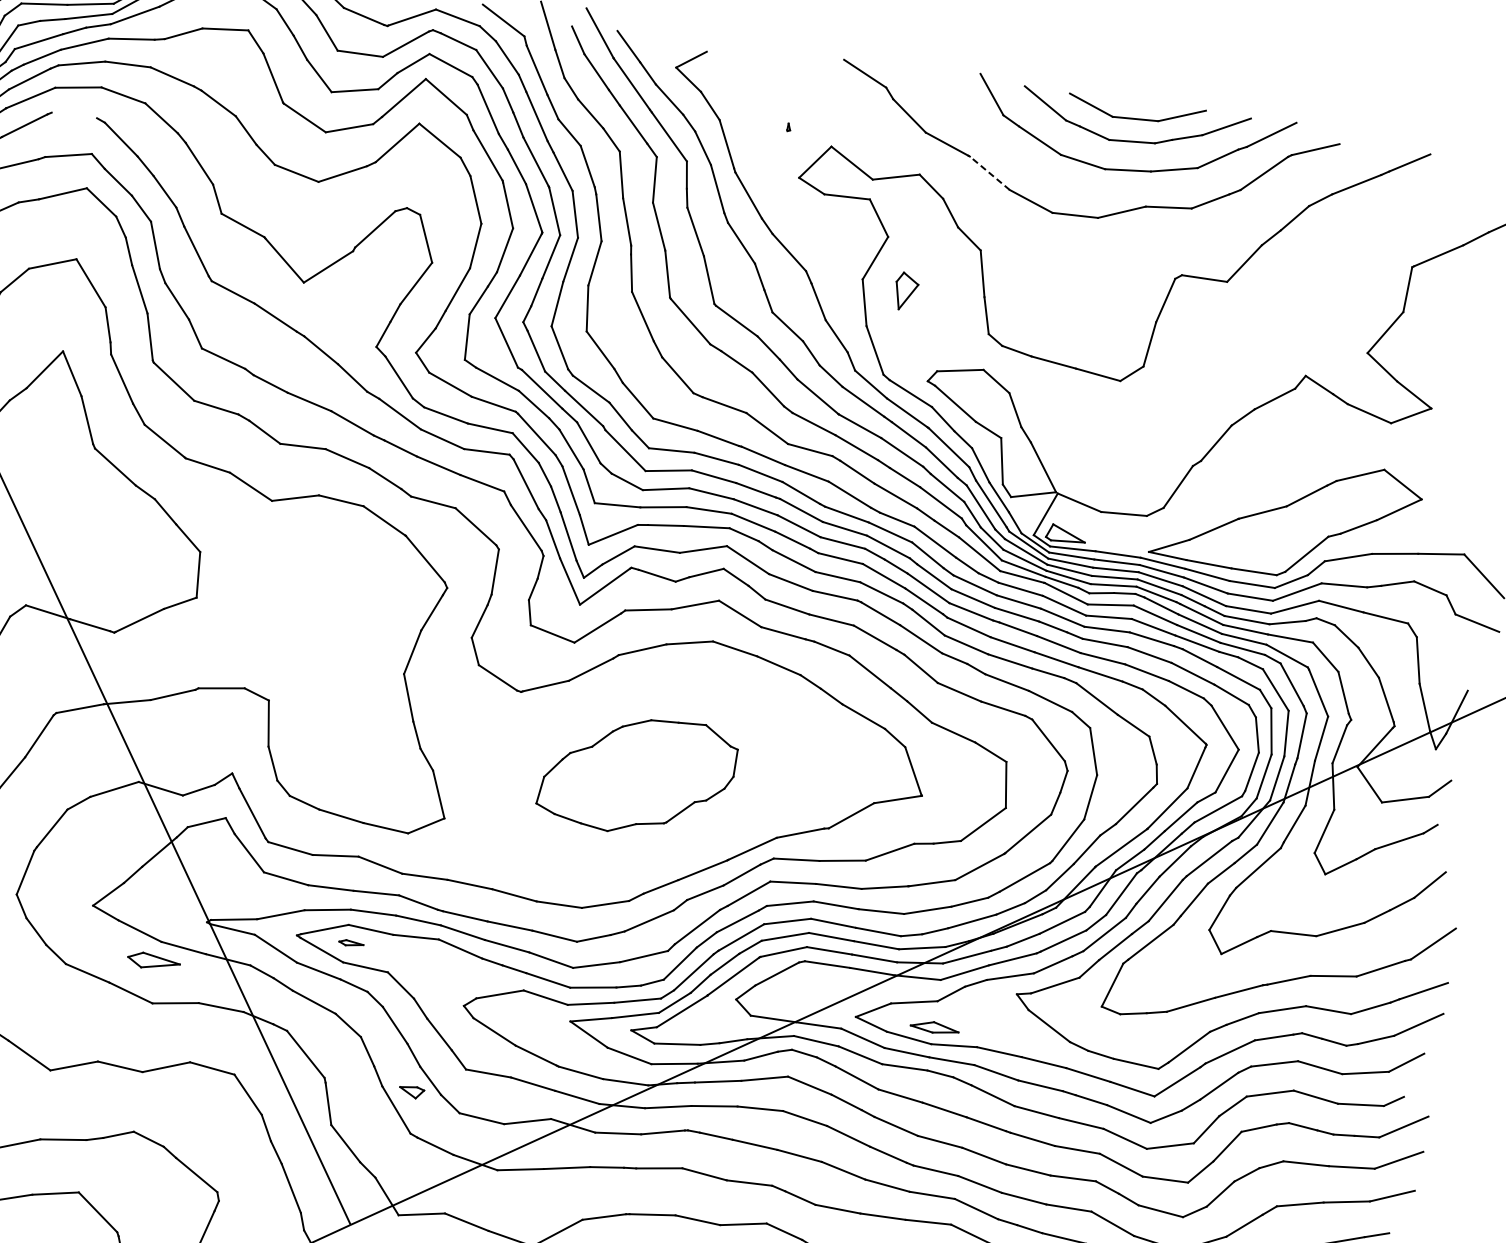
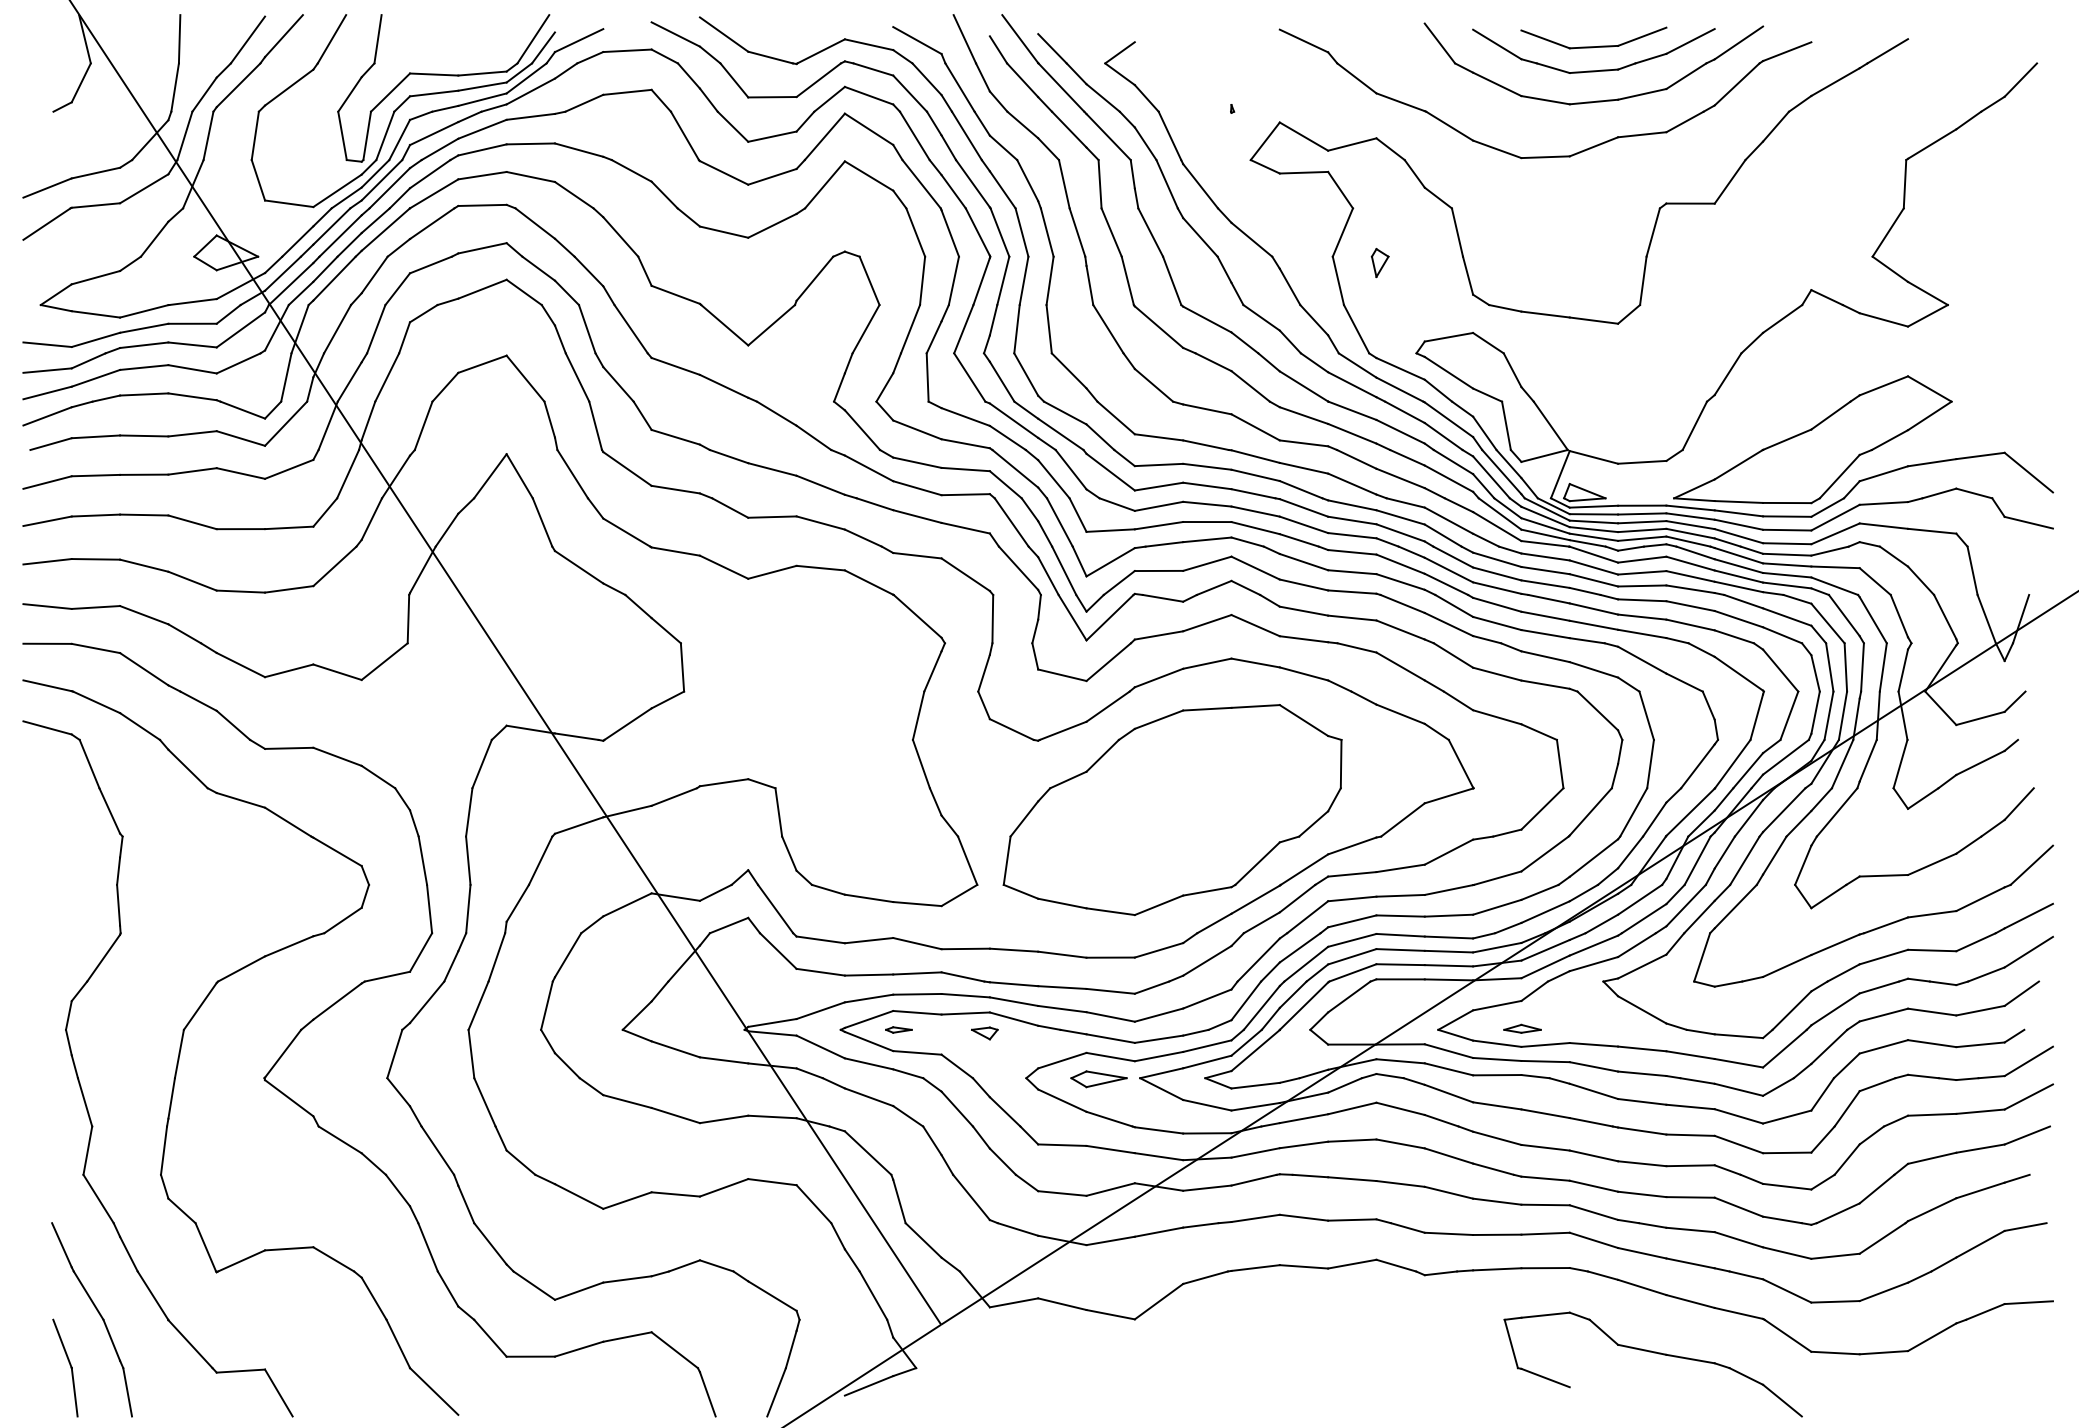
line: (74, 114) -> (482, 204), added
line: (989, 173) -> (1449, 126), dashed -> solid
part: (905, 292) -> (1379, 263), size x0.71
part: (637, 775) -> (1172, 810), size x1.67
part: (153, 961) -> (1098, 1079), moved
part: (934, 1027) -> (1522, 1028), size x0.71
part: (411, 1092) -> (984, 1033), moved

